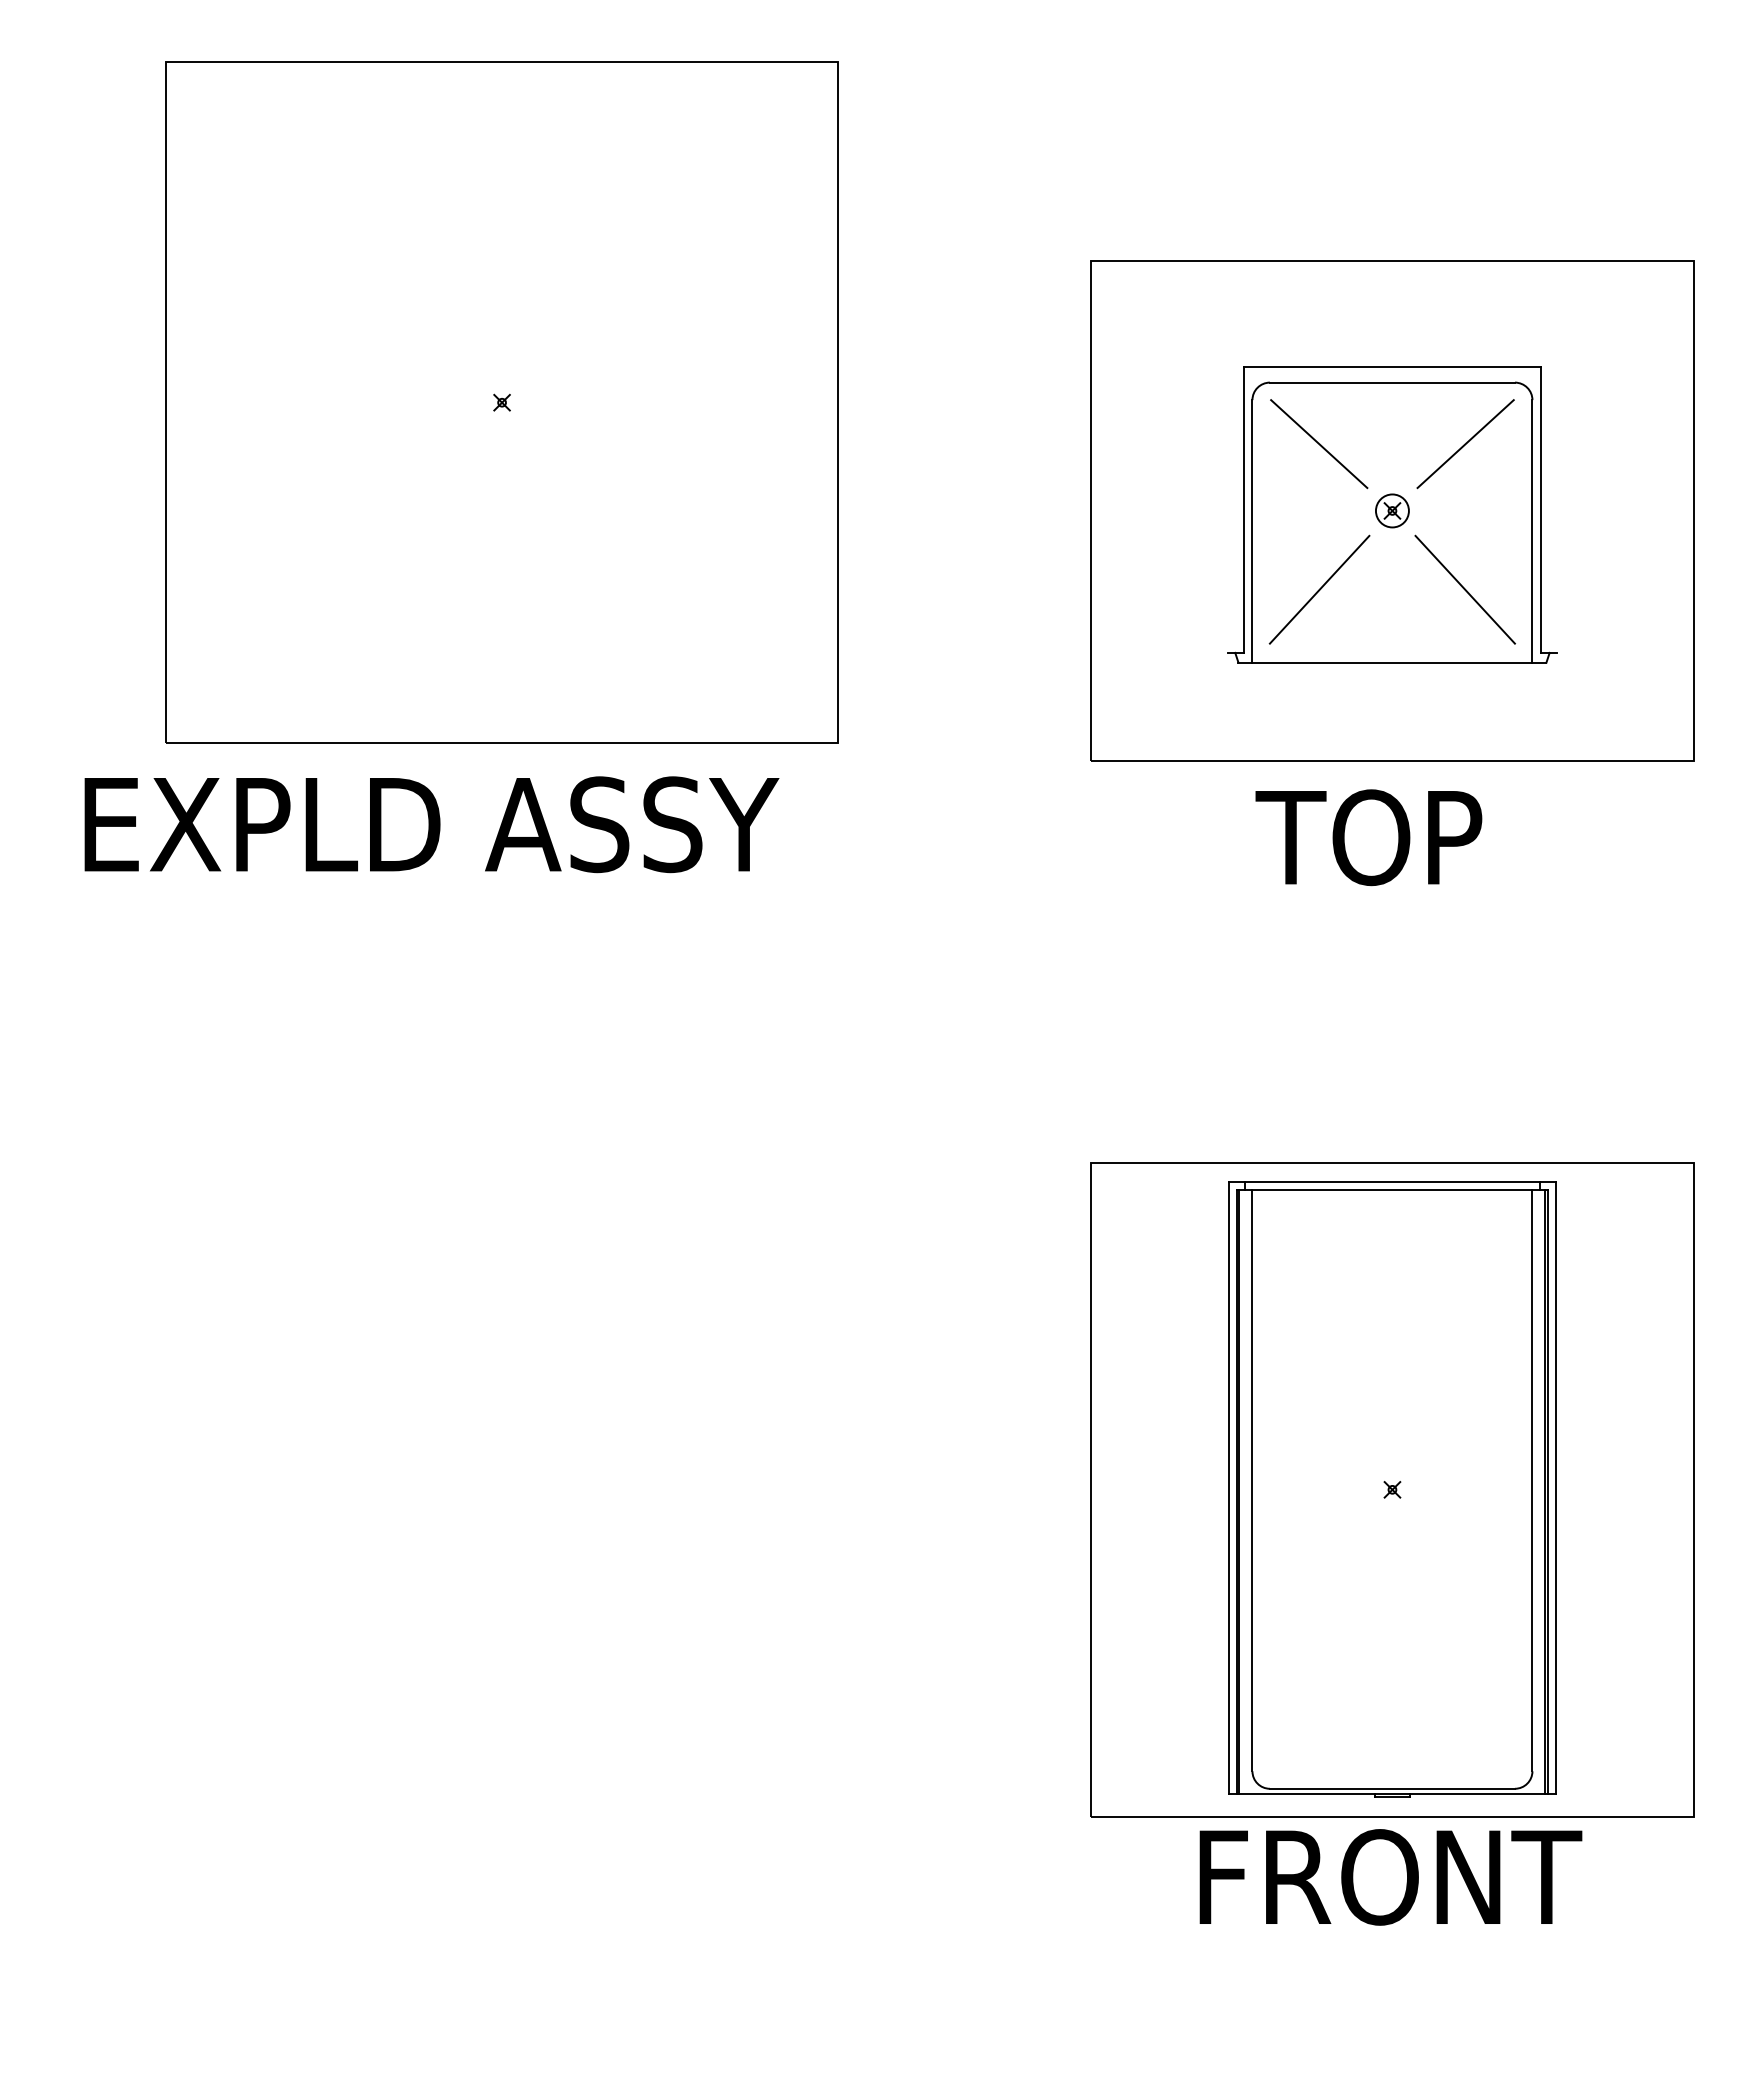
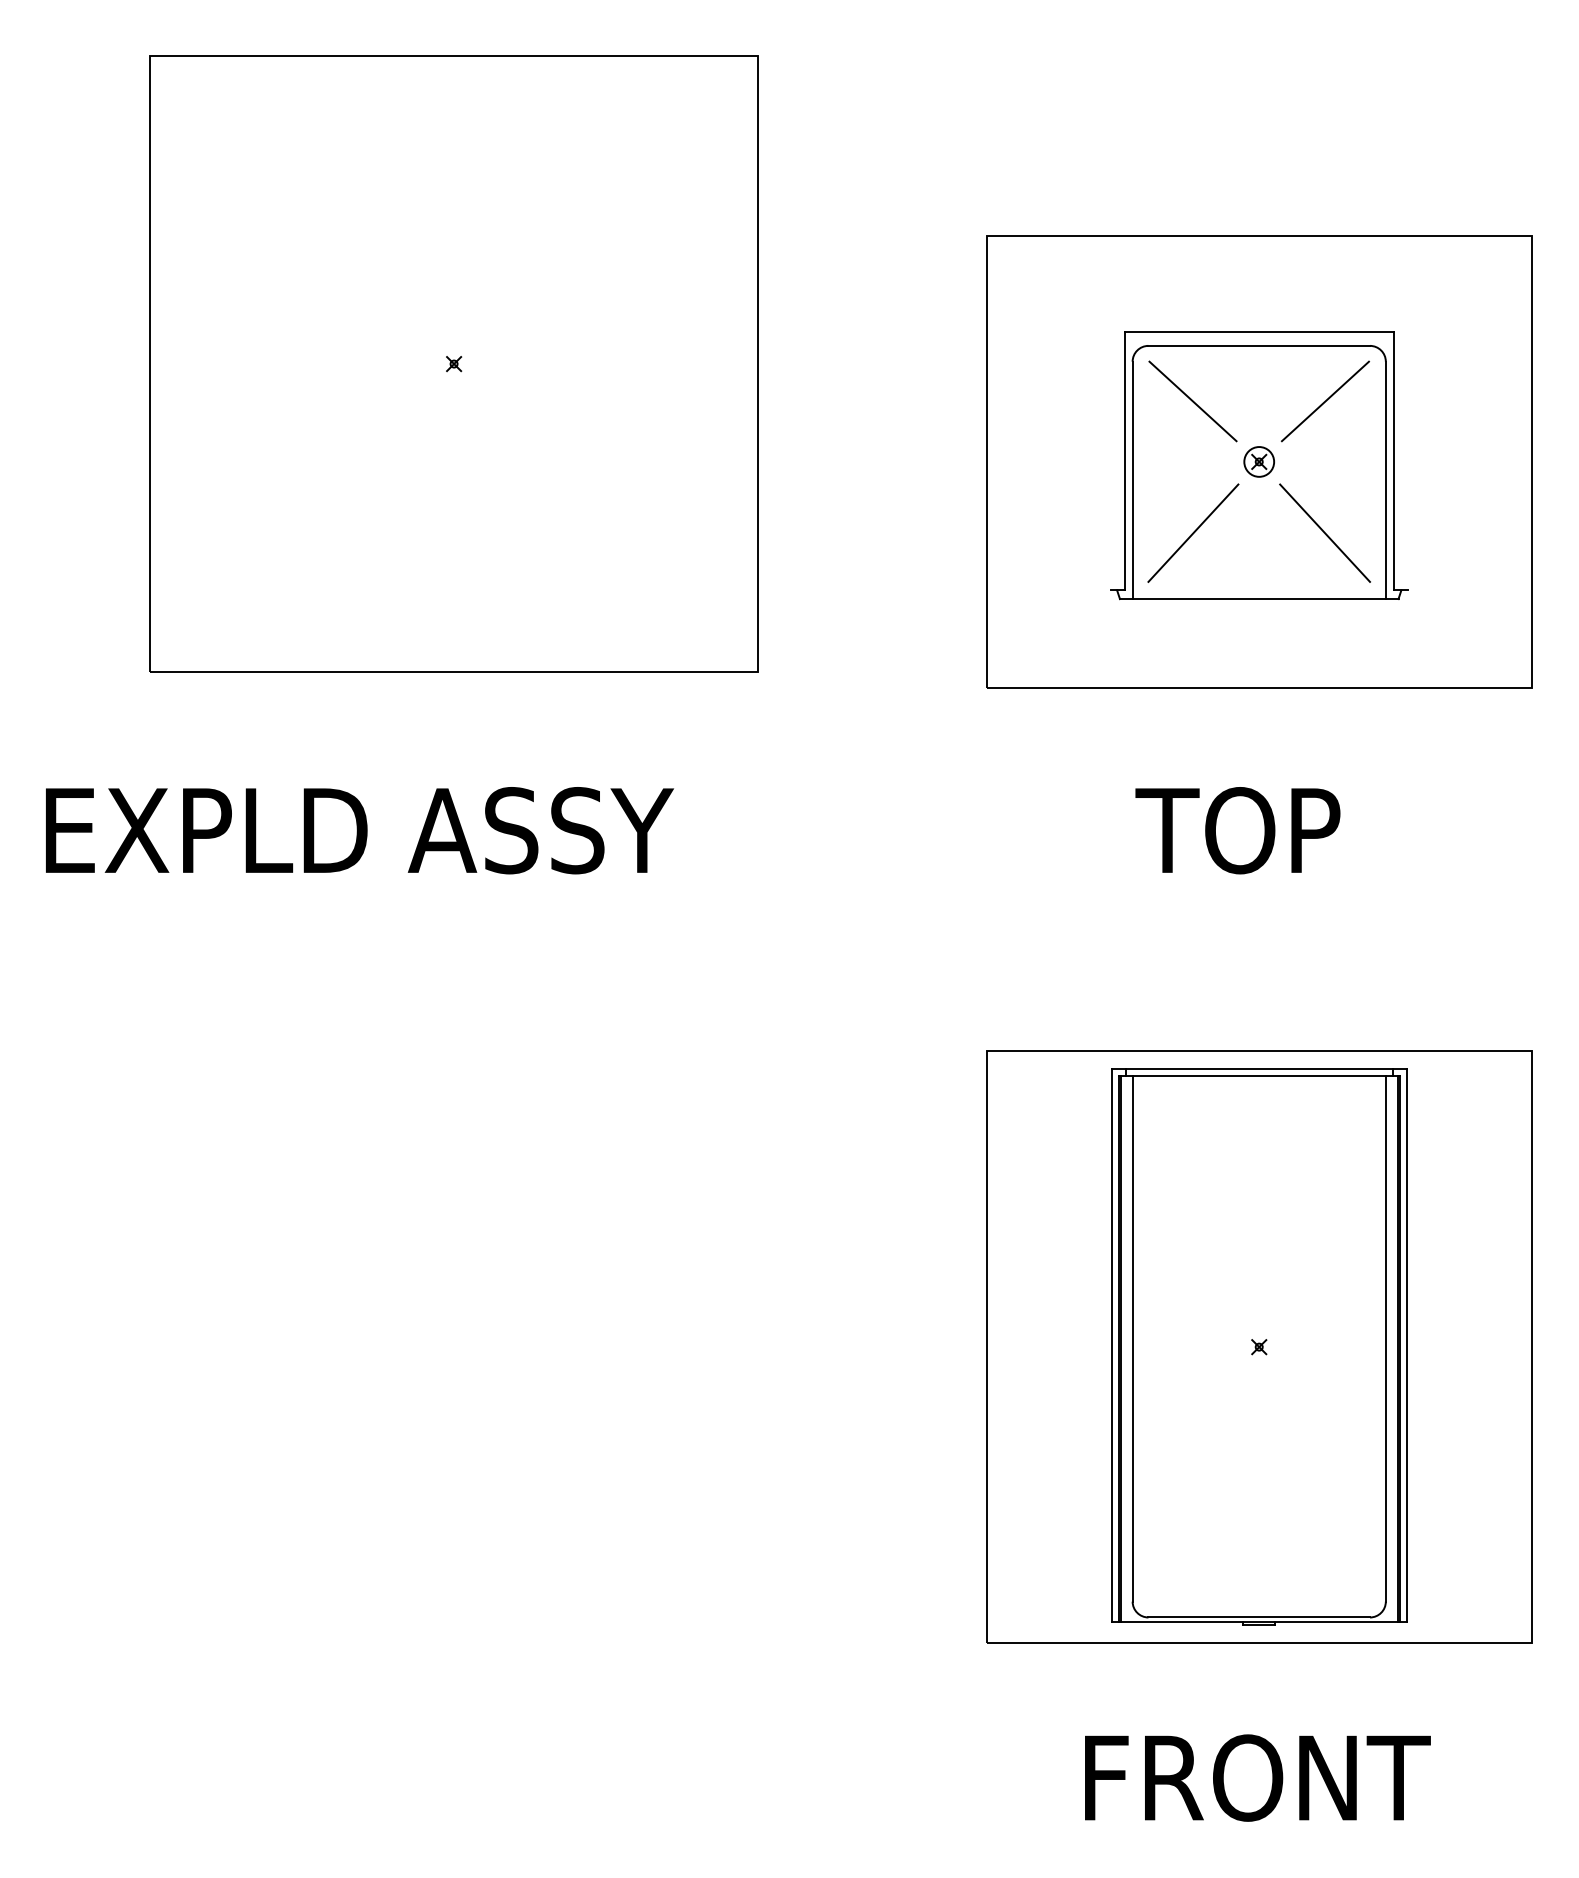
text: (431, 824) -> (359, 830), moved
text: (1368, 837) -> (1237, 830), moved
text: (1390, 1877) -> (1257, 1778), moved

